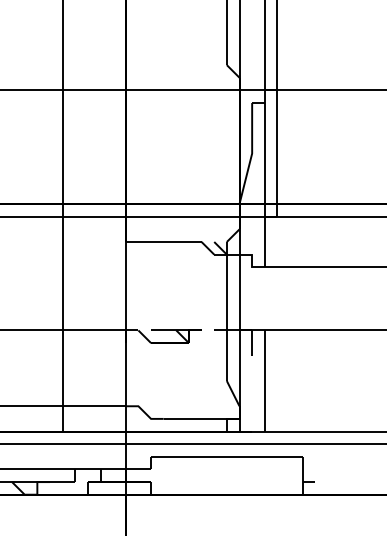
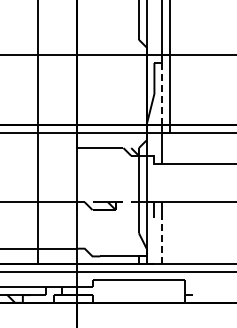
line: (265, 152) -> (162, 93), solid -> dashed
line: (265, 392) -> (162, 240), solid -> dashed

